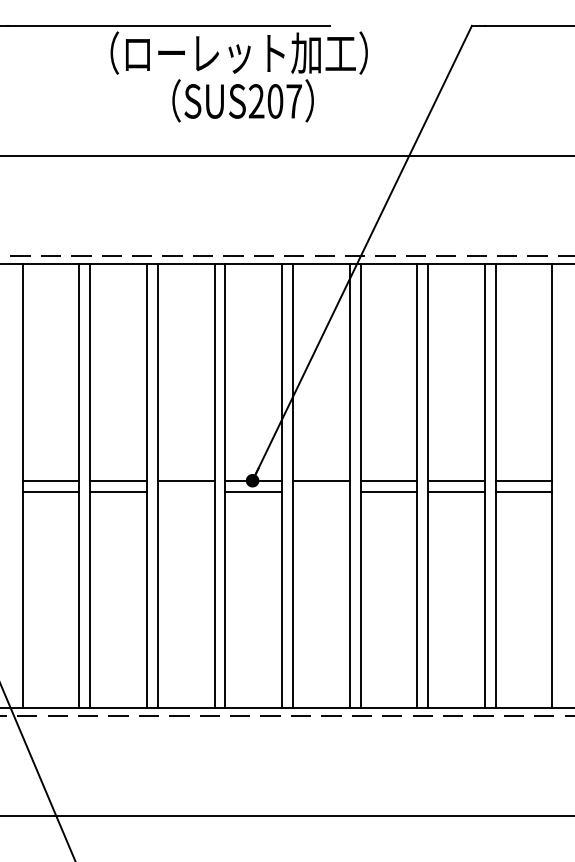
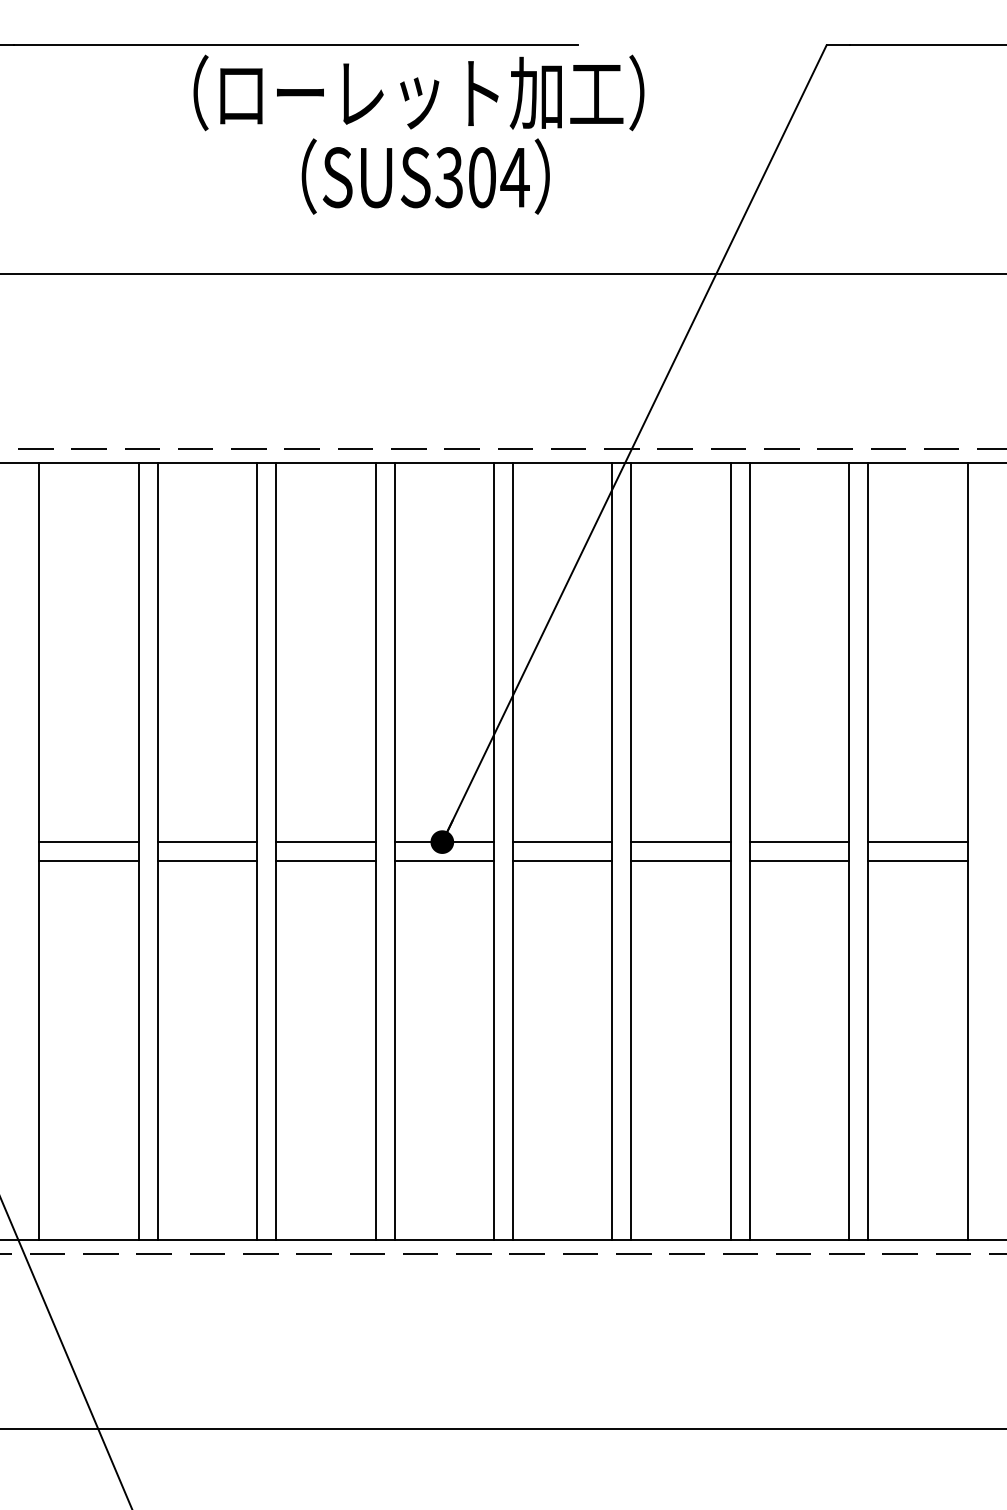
text: (275, 101) -> (482, 177), SUS207 -> SUS304
line: (185, 491) -> (324, 860), added
line: (320, 491) -> (561, 860), added

